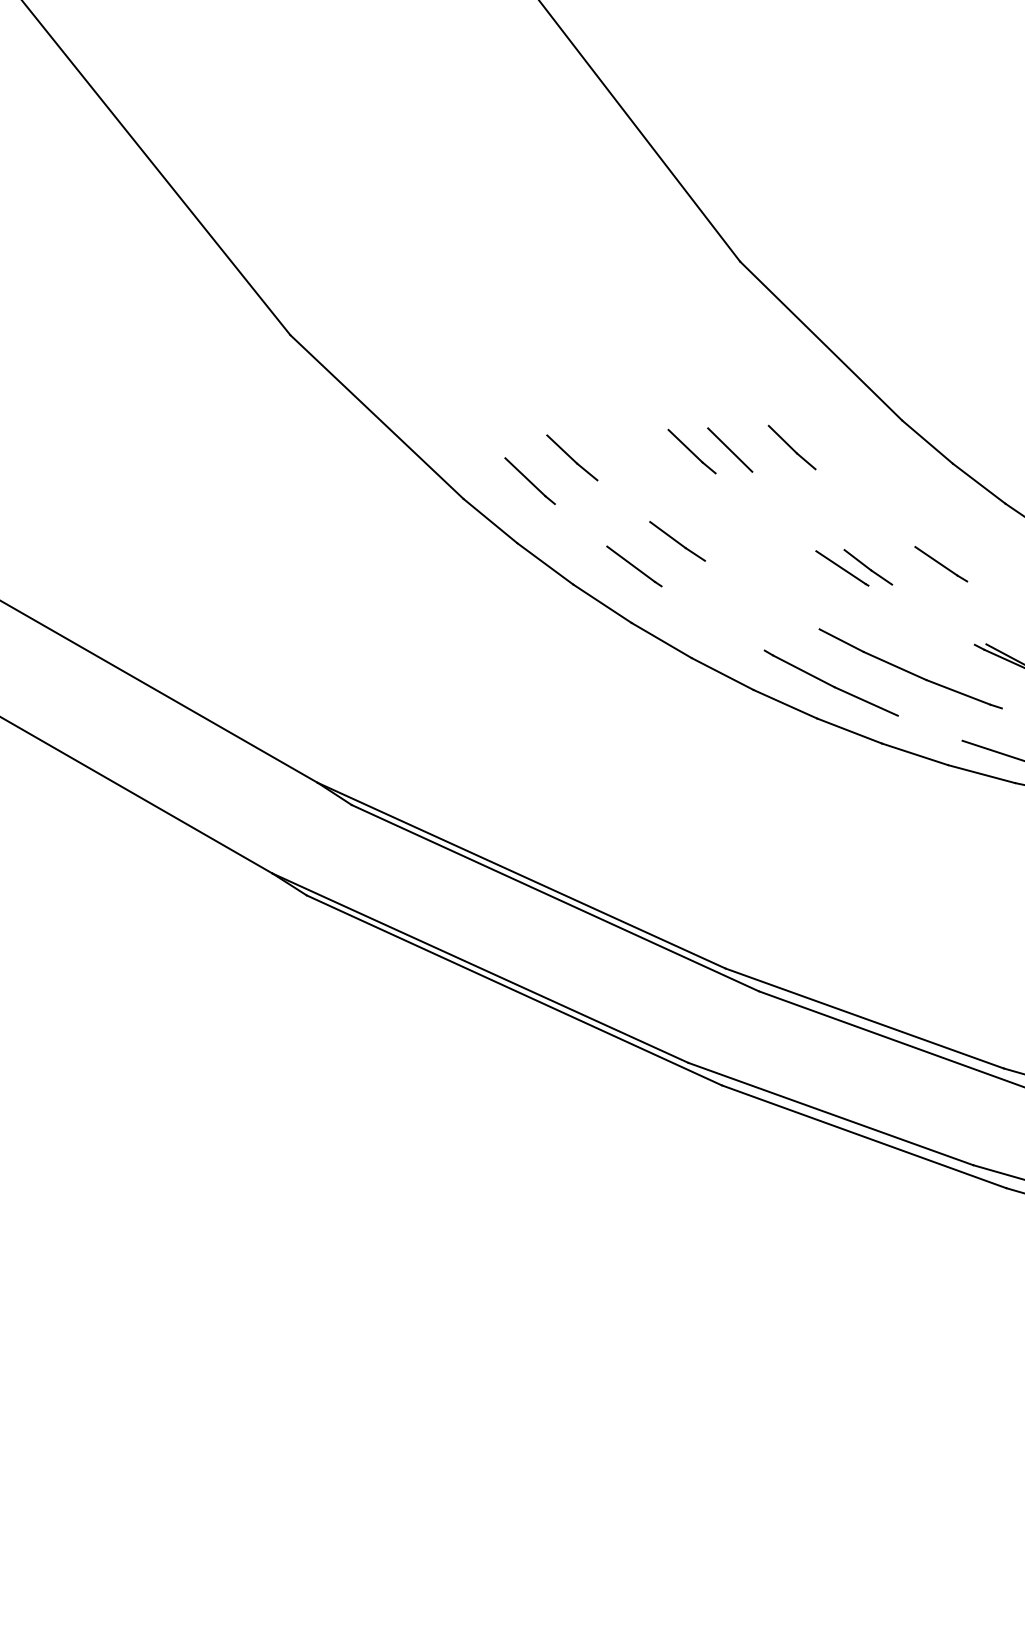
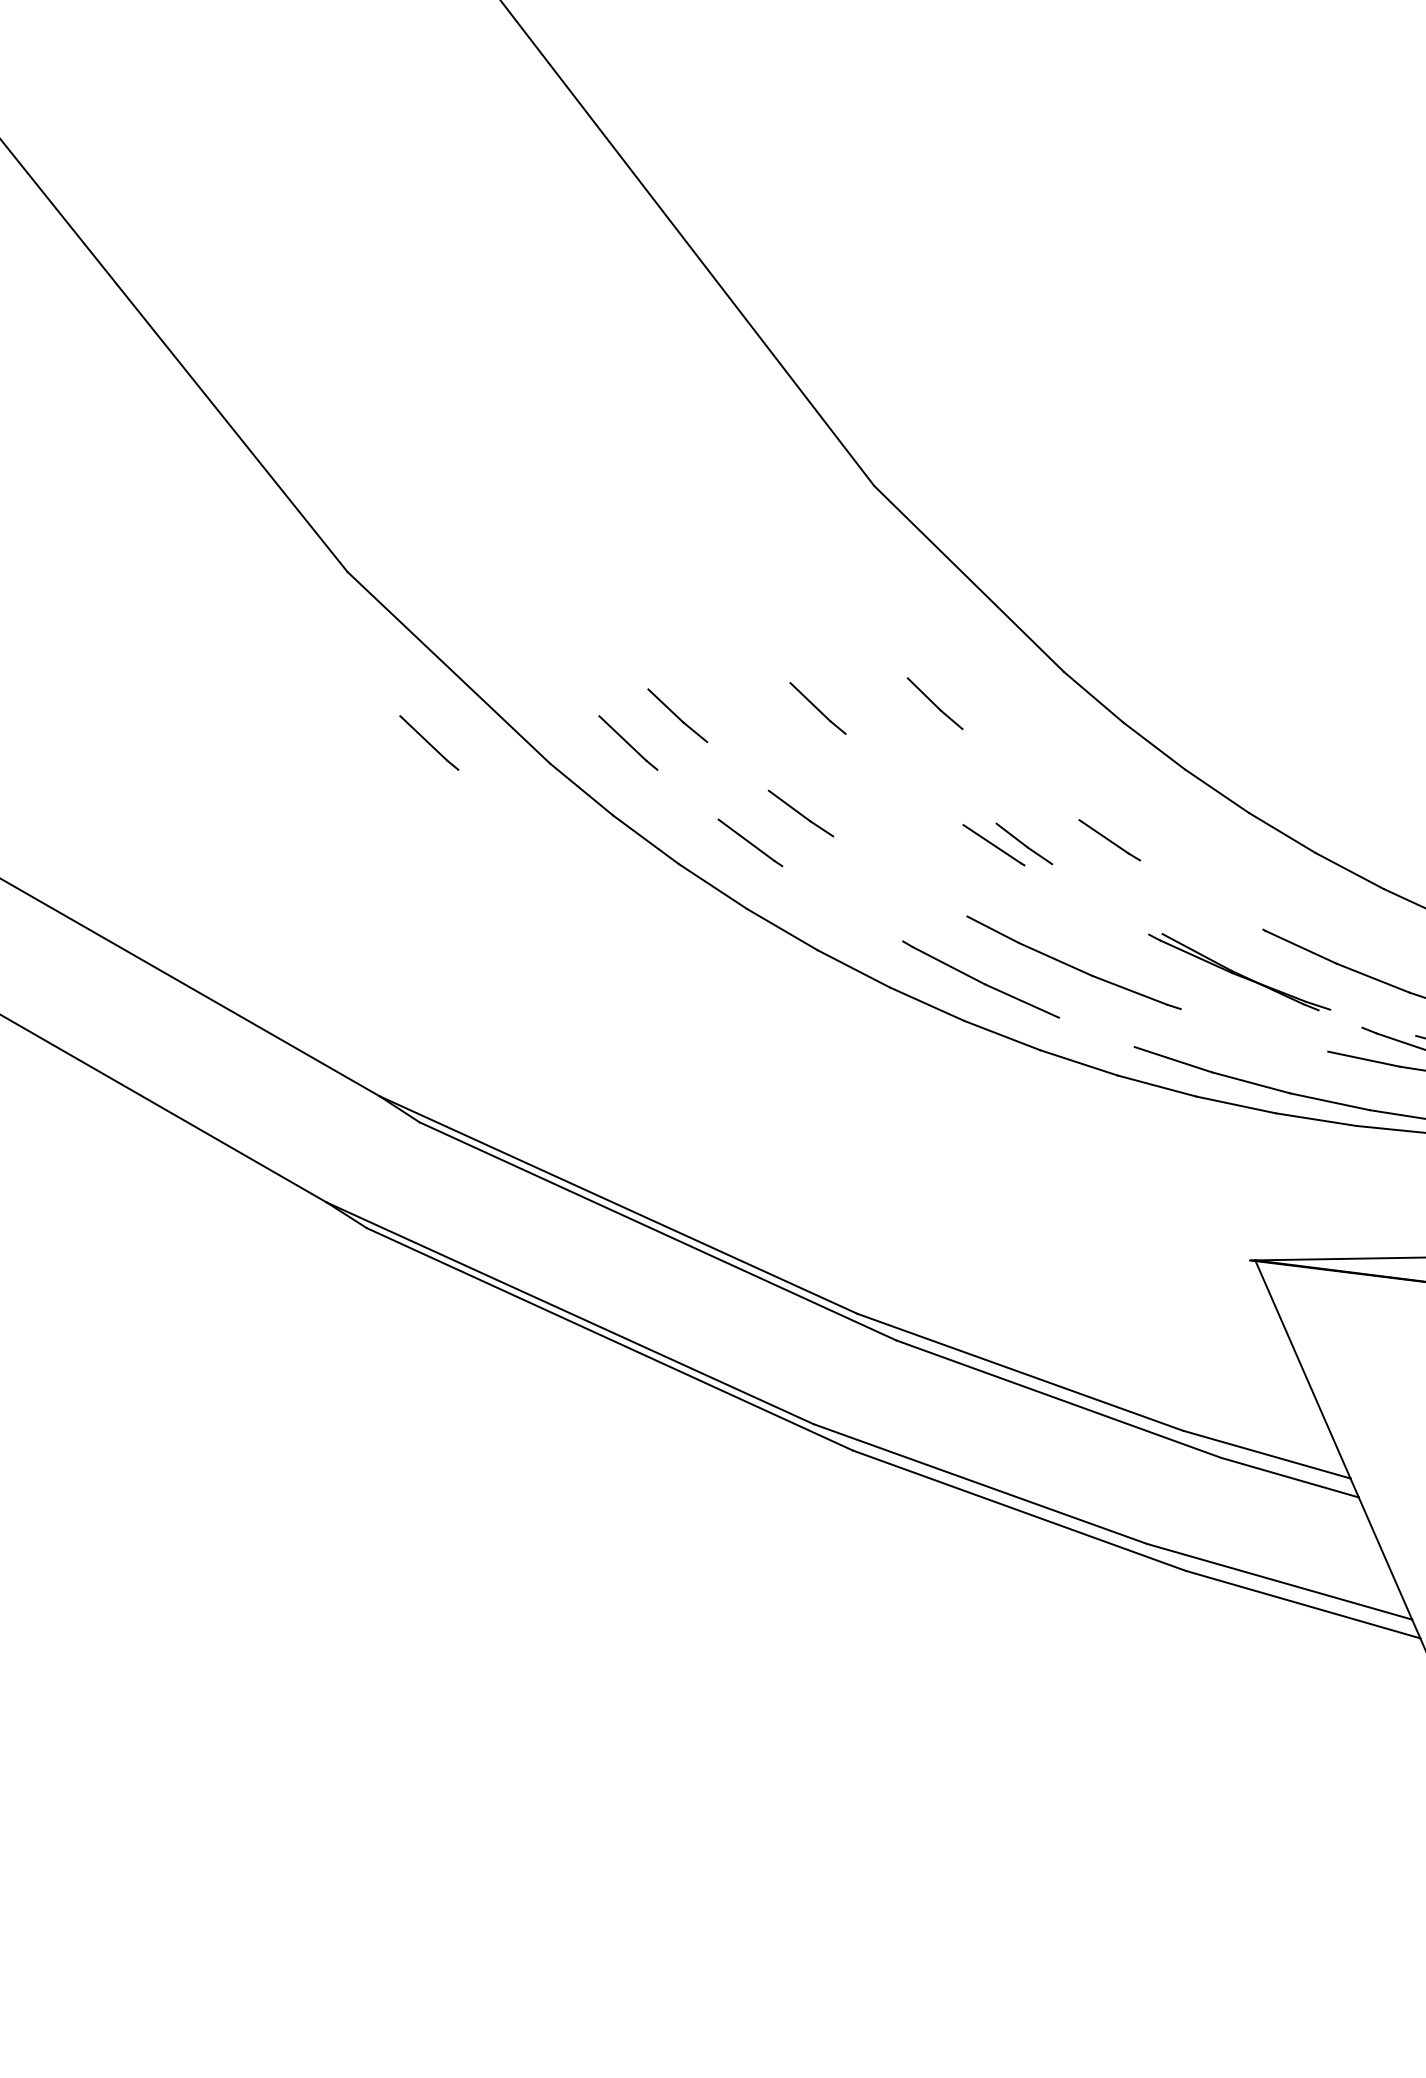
line: (730, 449) -> (862, 706), removed
line: (360, 480) -> (429, 742), added

